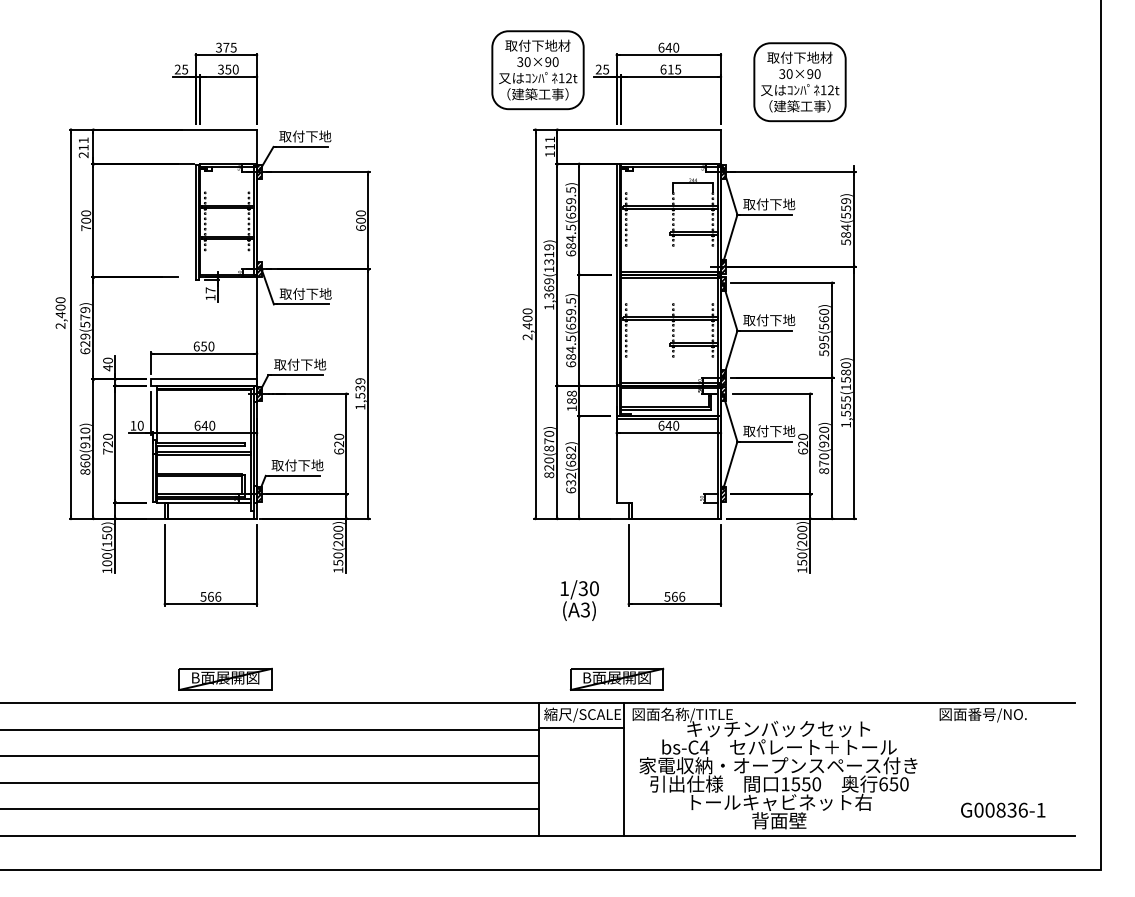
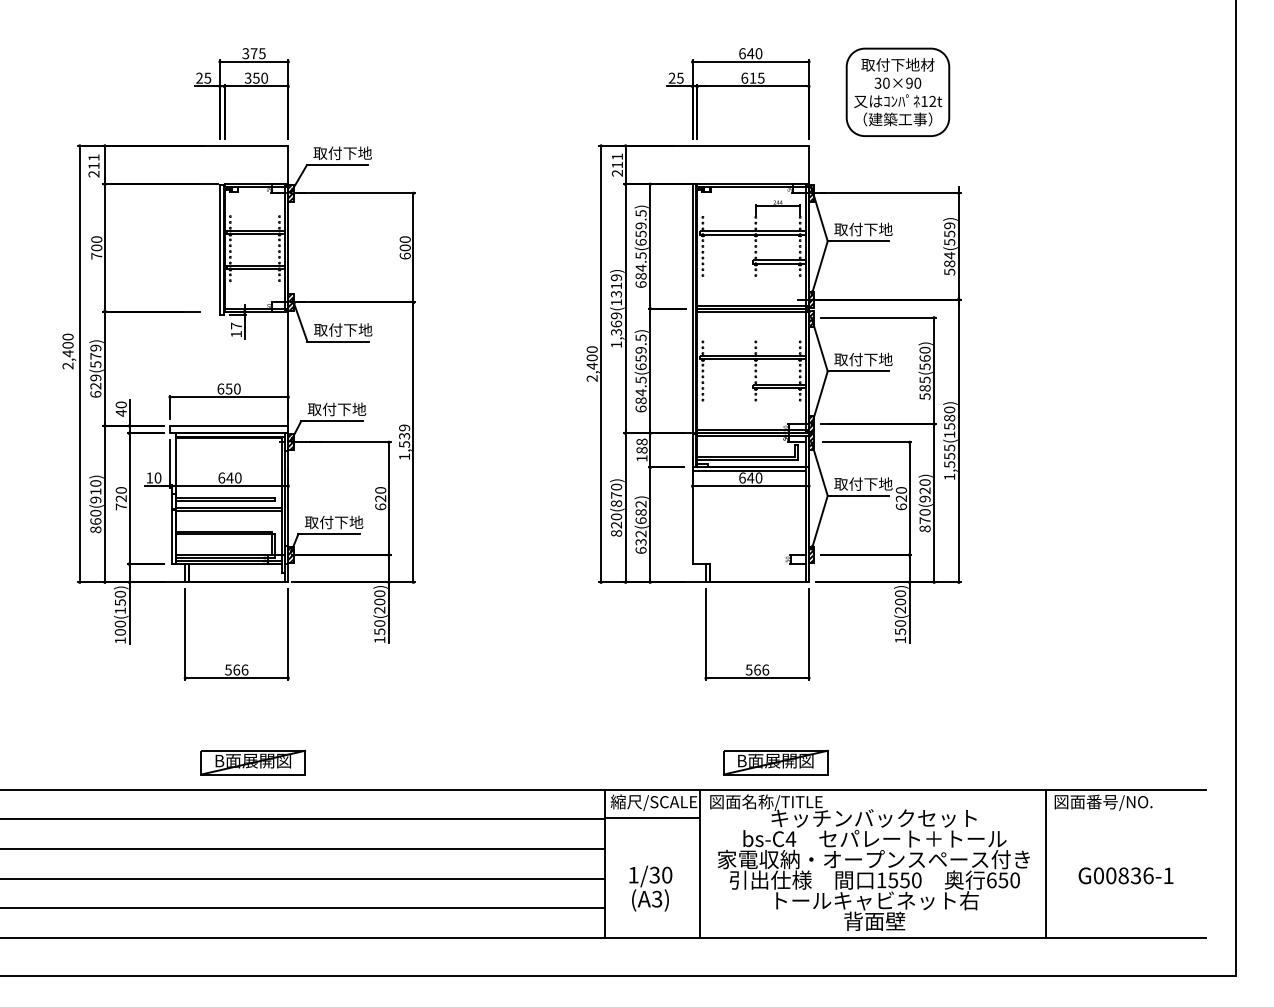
part: (537, 70) -> (603, 79), removed
text: (549, 154) -> (616, 173), 111 -> 211
text: (824, 345) -> (925, 387), 595(560) -> 585(560)
text: (579, 600) -> (650, 888), moved
part: (616, 678) -> (775, 761), moved
line: (931, 769) -> (1045, 863), added
text: (1003, 809) -> (1126, 875), moved

